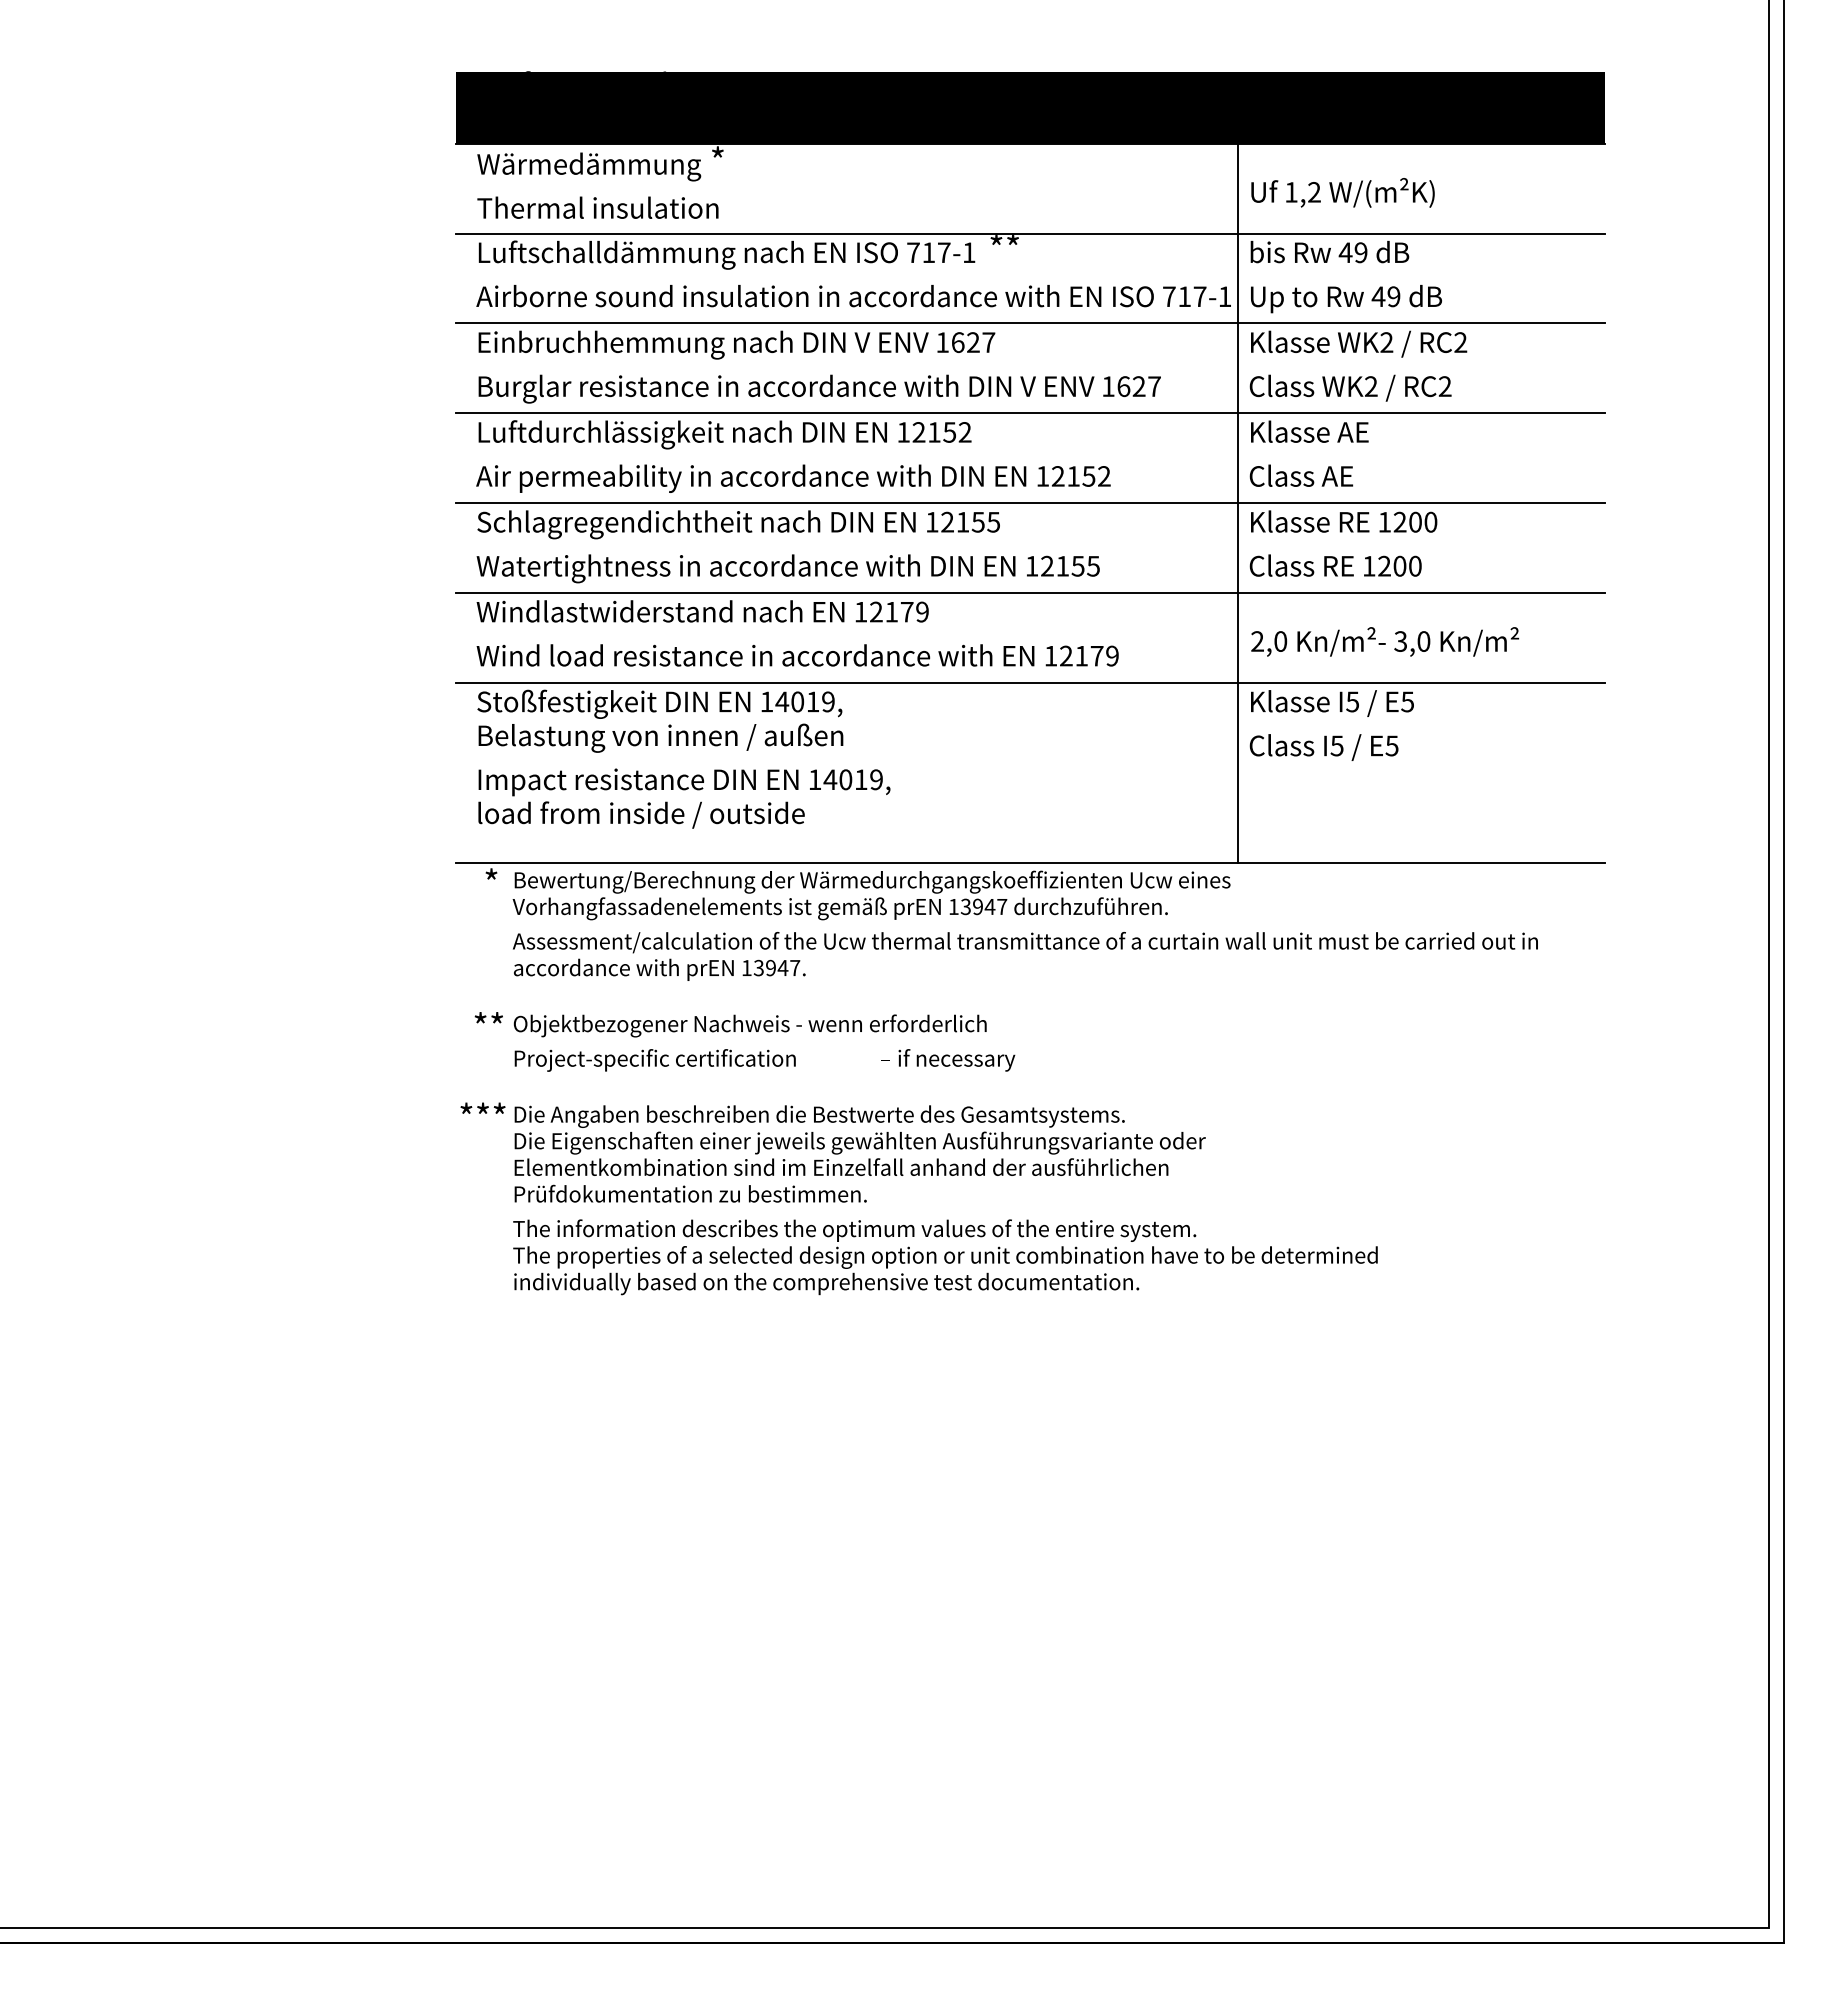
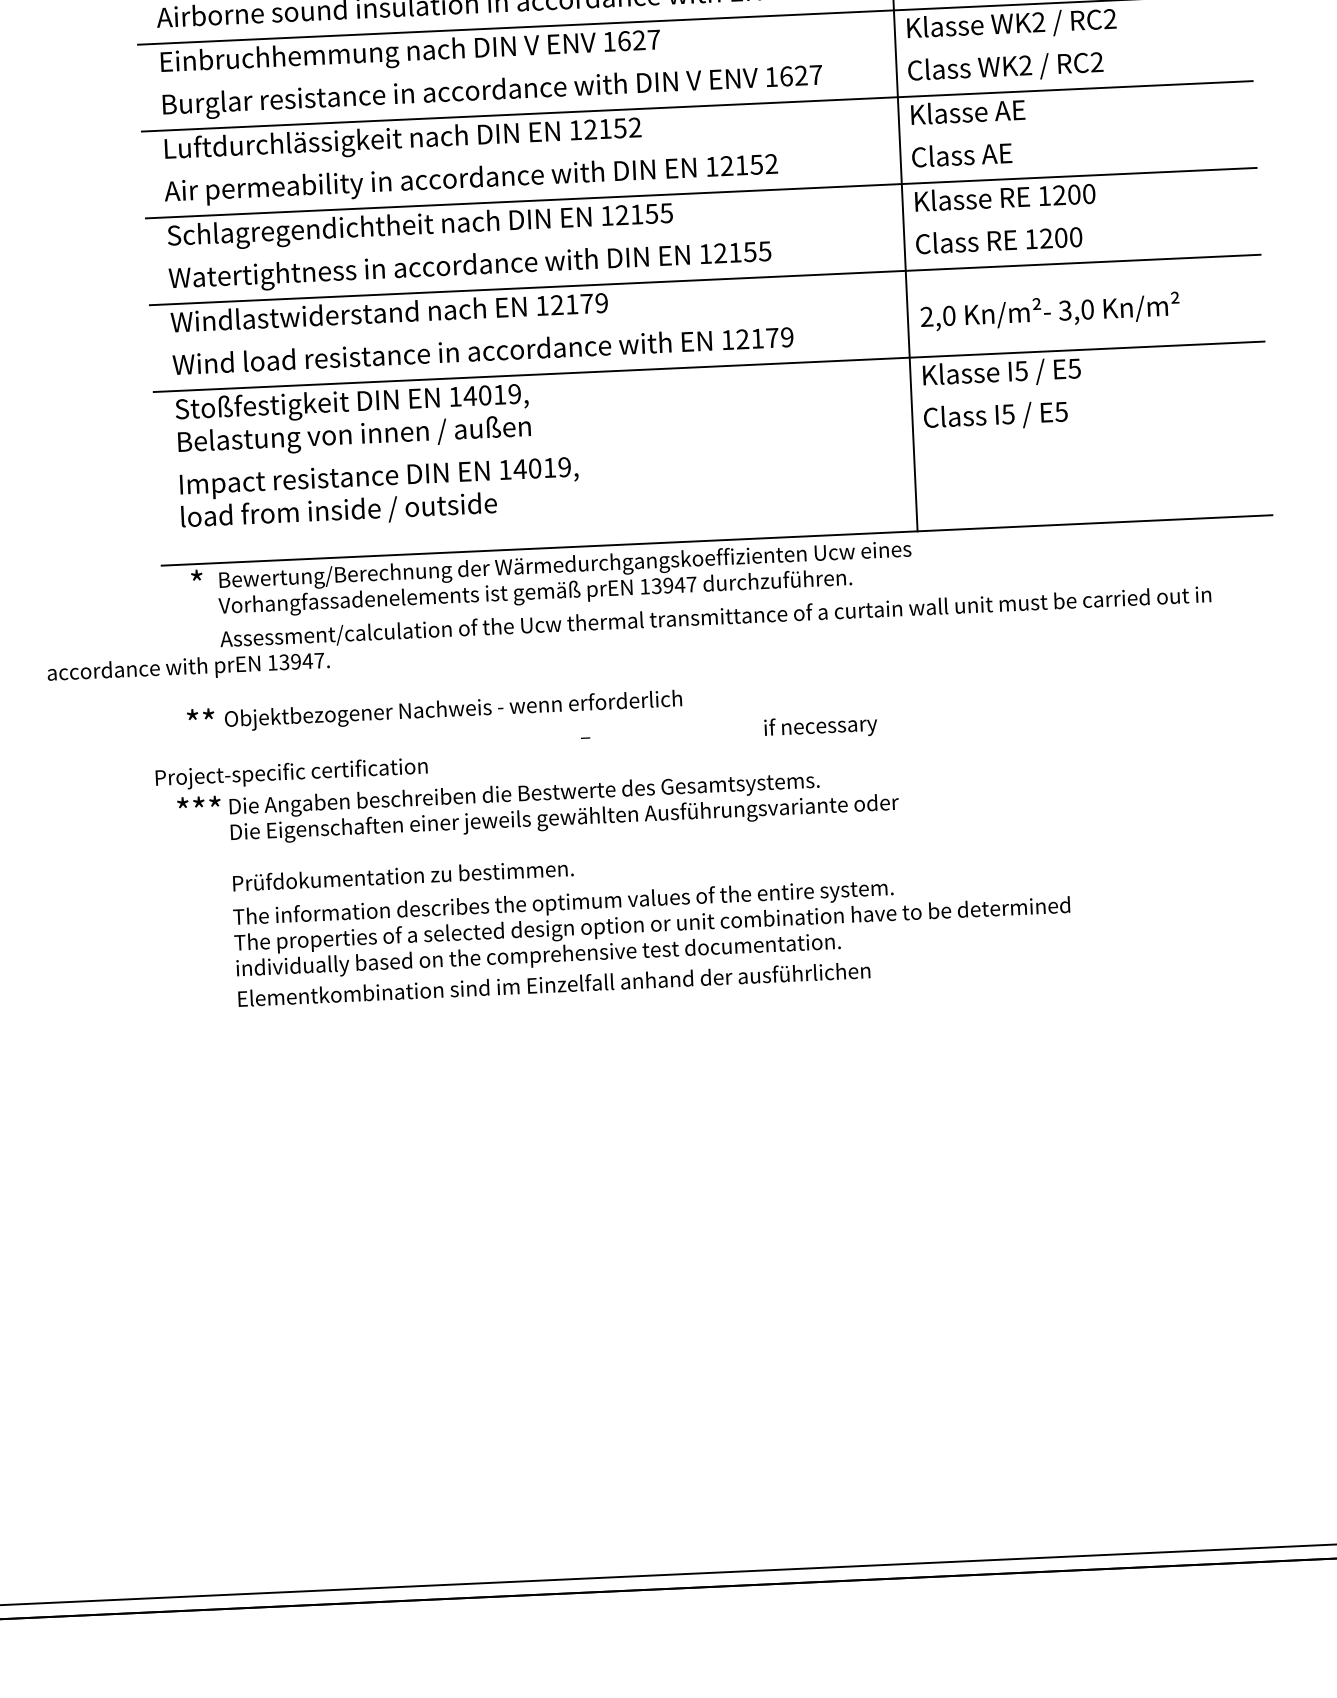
text: (659, 969) -> (188, 668), moved
text: (654, 1060) -> (290, 773), moved
text: (956, 1060) -> (820, 727), moved
text: (841, 1166) -> (554, 983), moved

